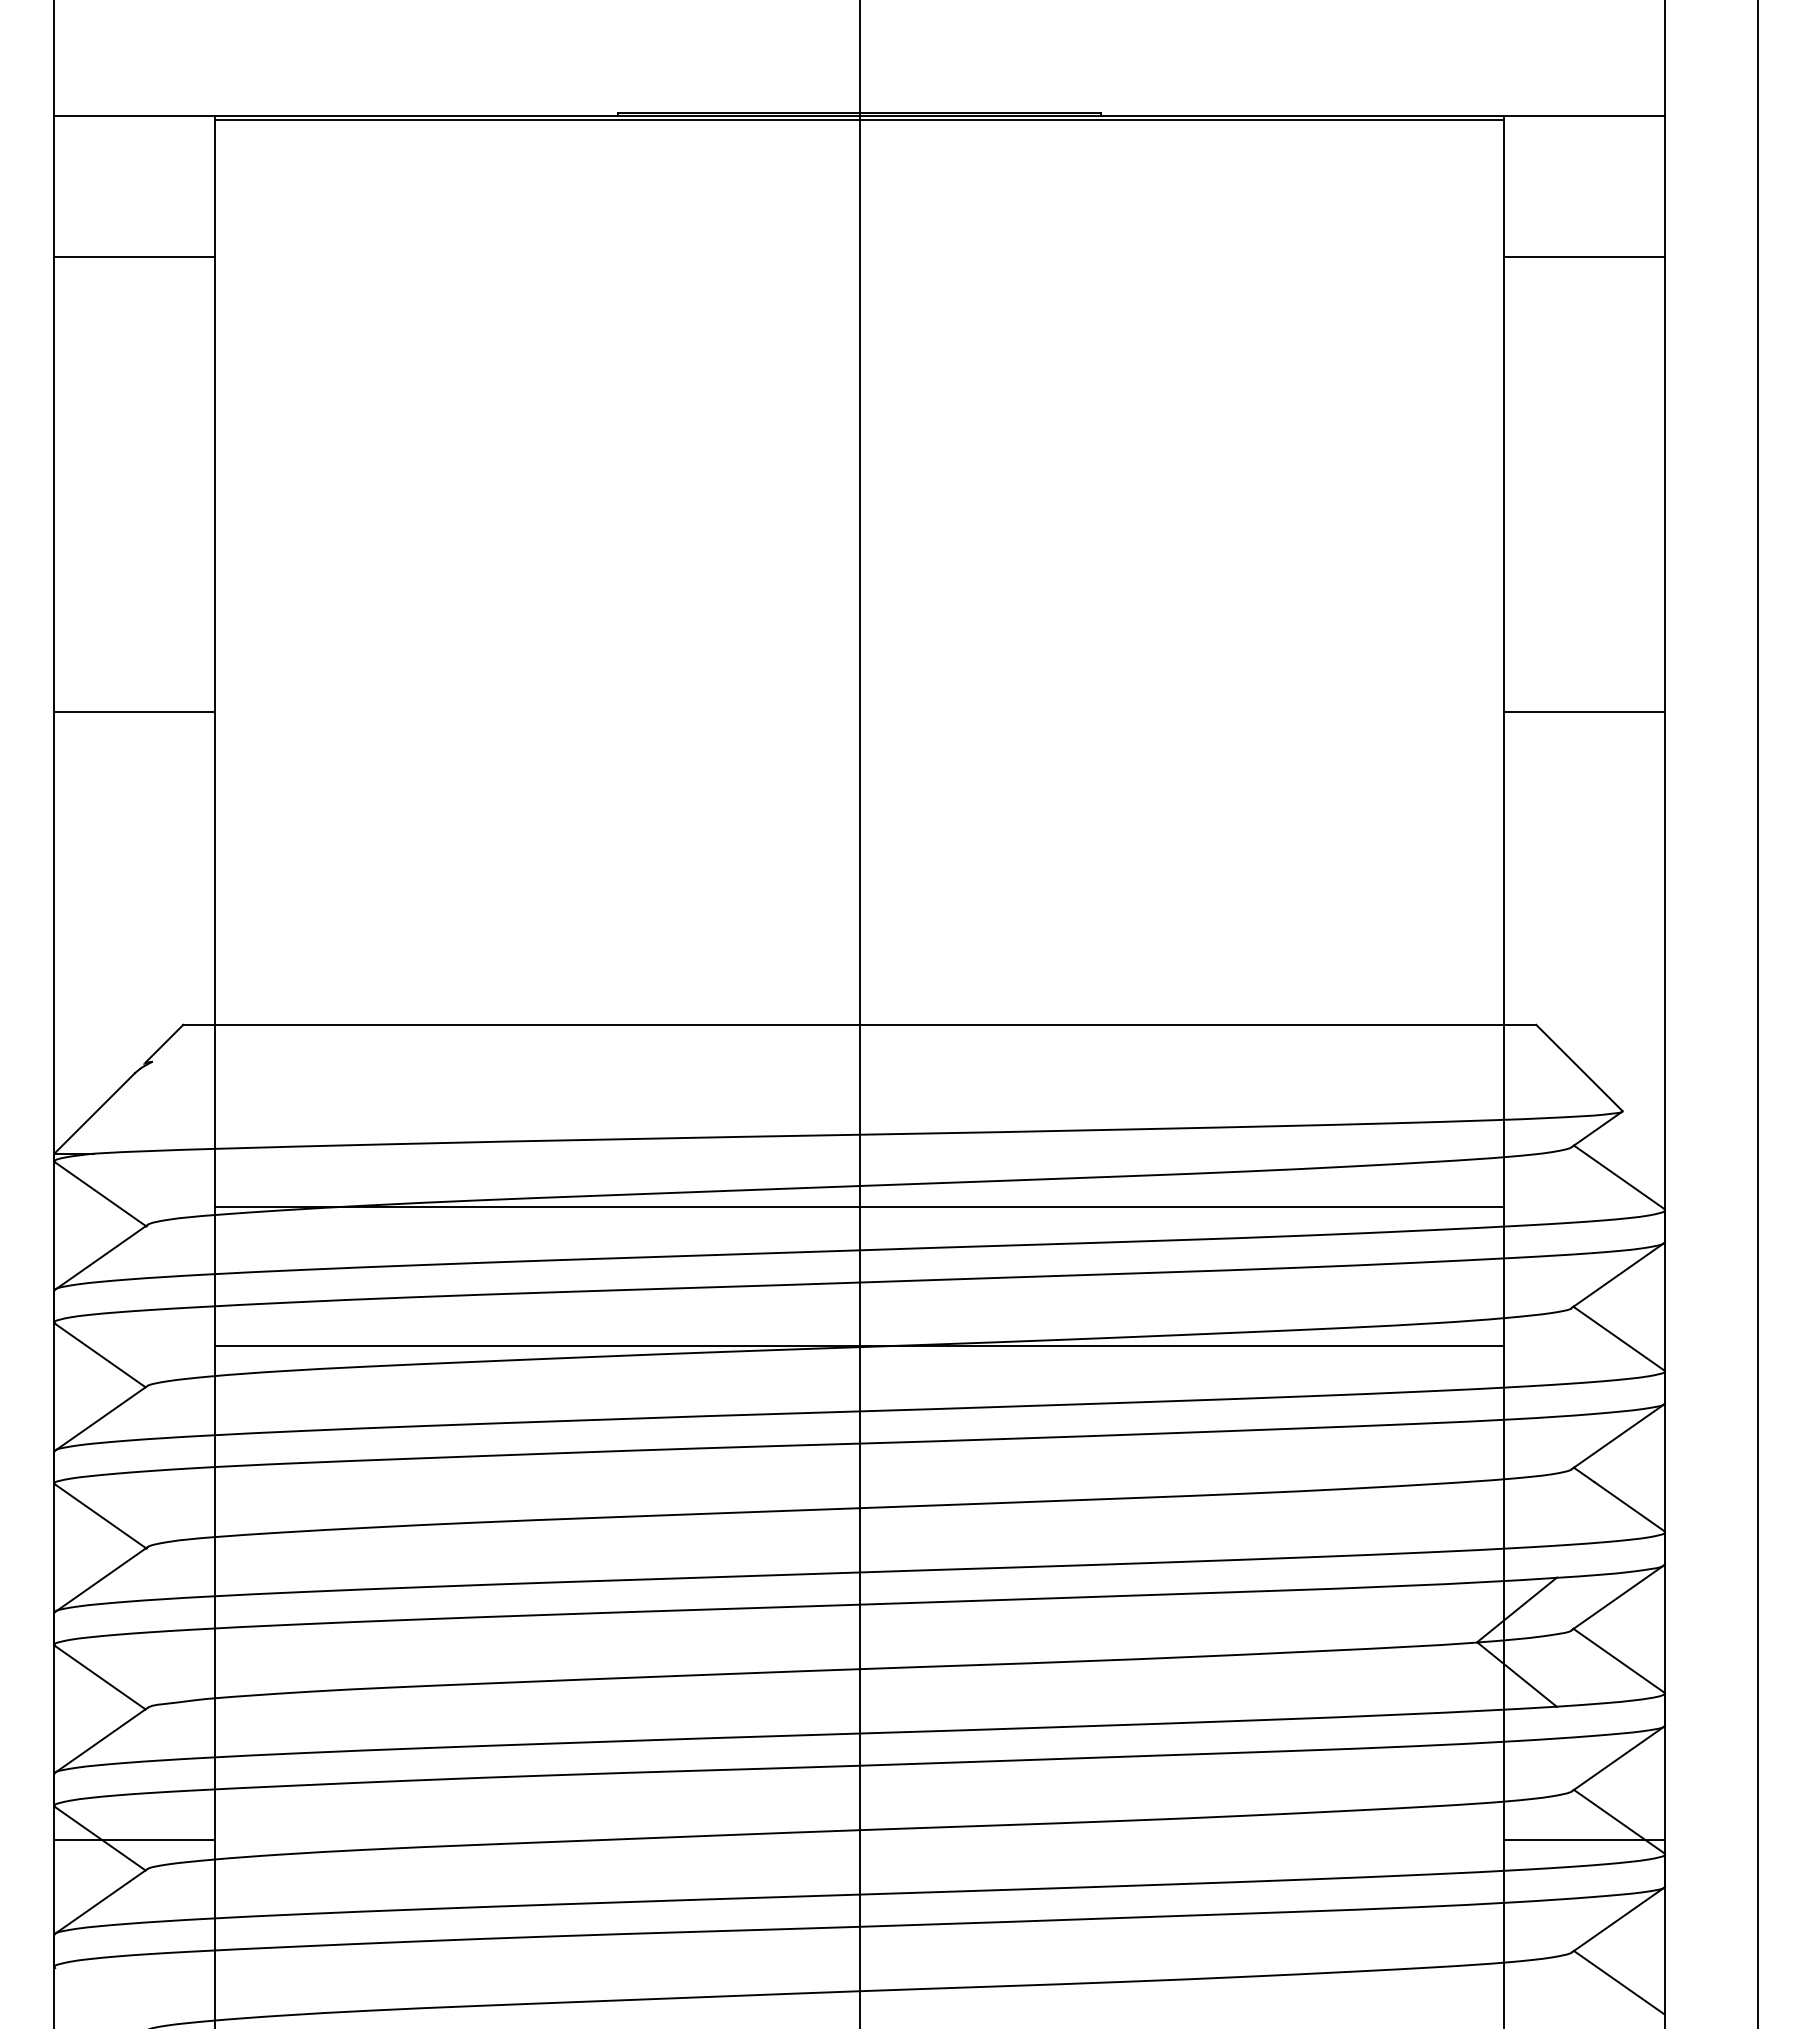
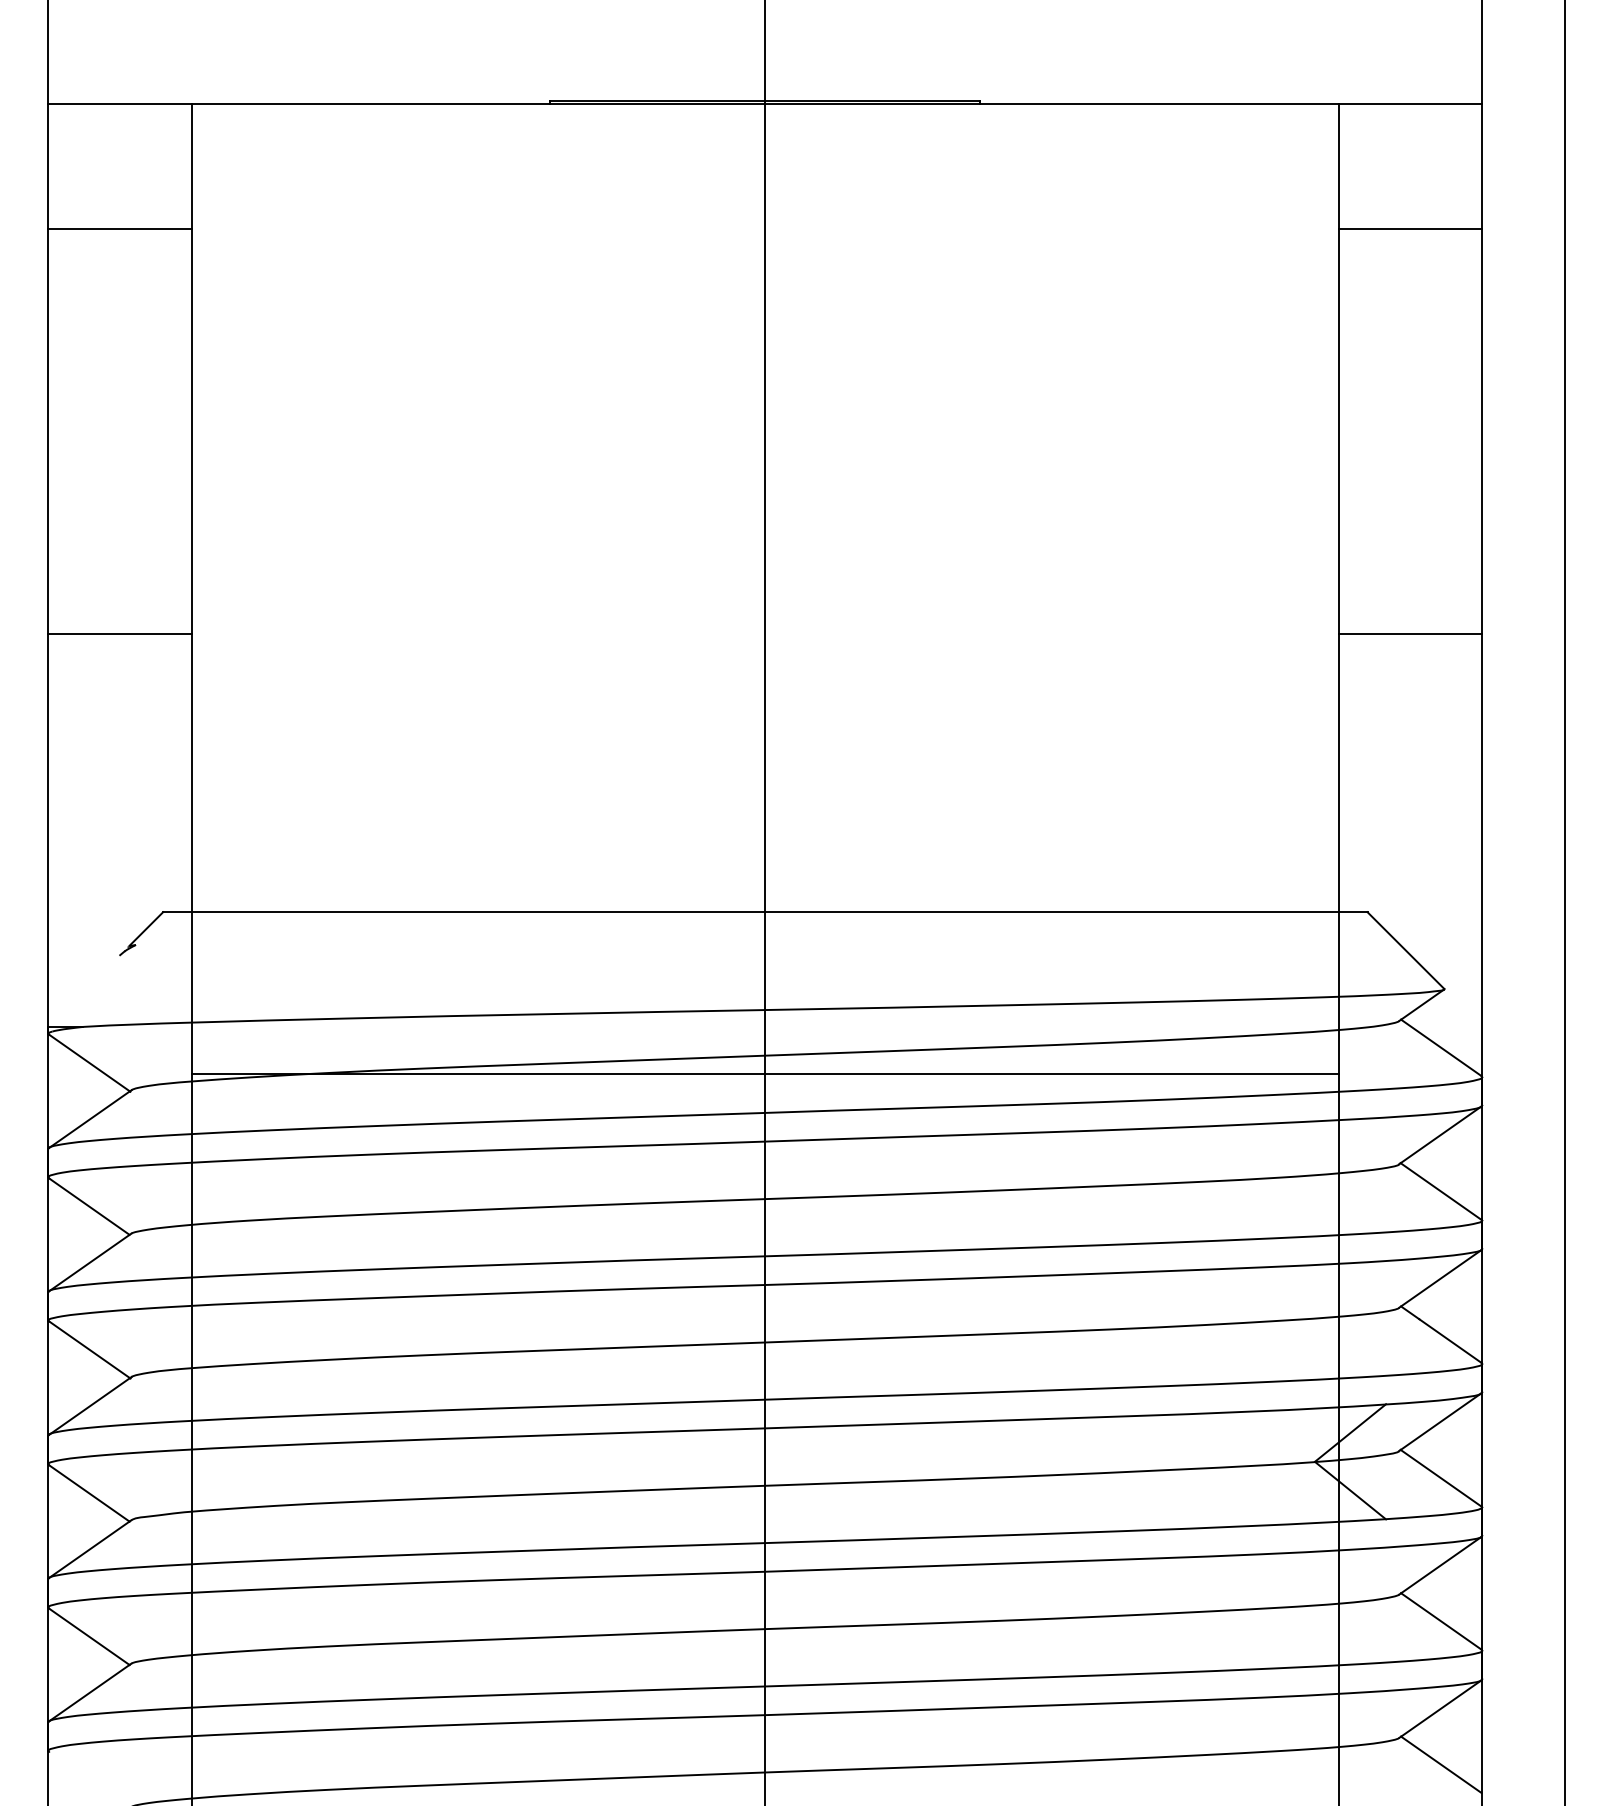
line: (859, 119) -> (765, 106), removed
line: (94, 1113) -> (84, 991), removed
line: (859, 1345) -> (765, 1197), removed
line: (134, 1839) -> (119, 1637), removed
line: (1584, 1839) -> (1410, 1637), removed

